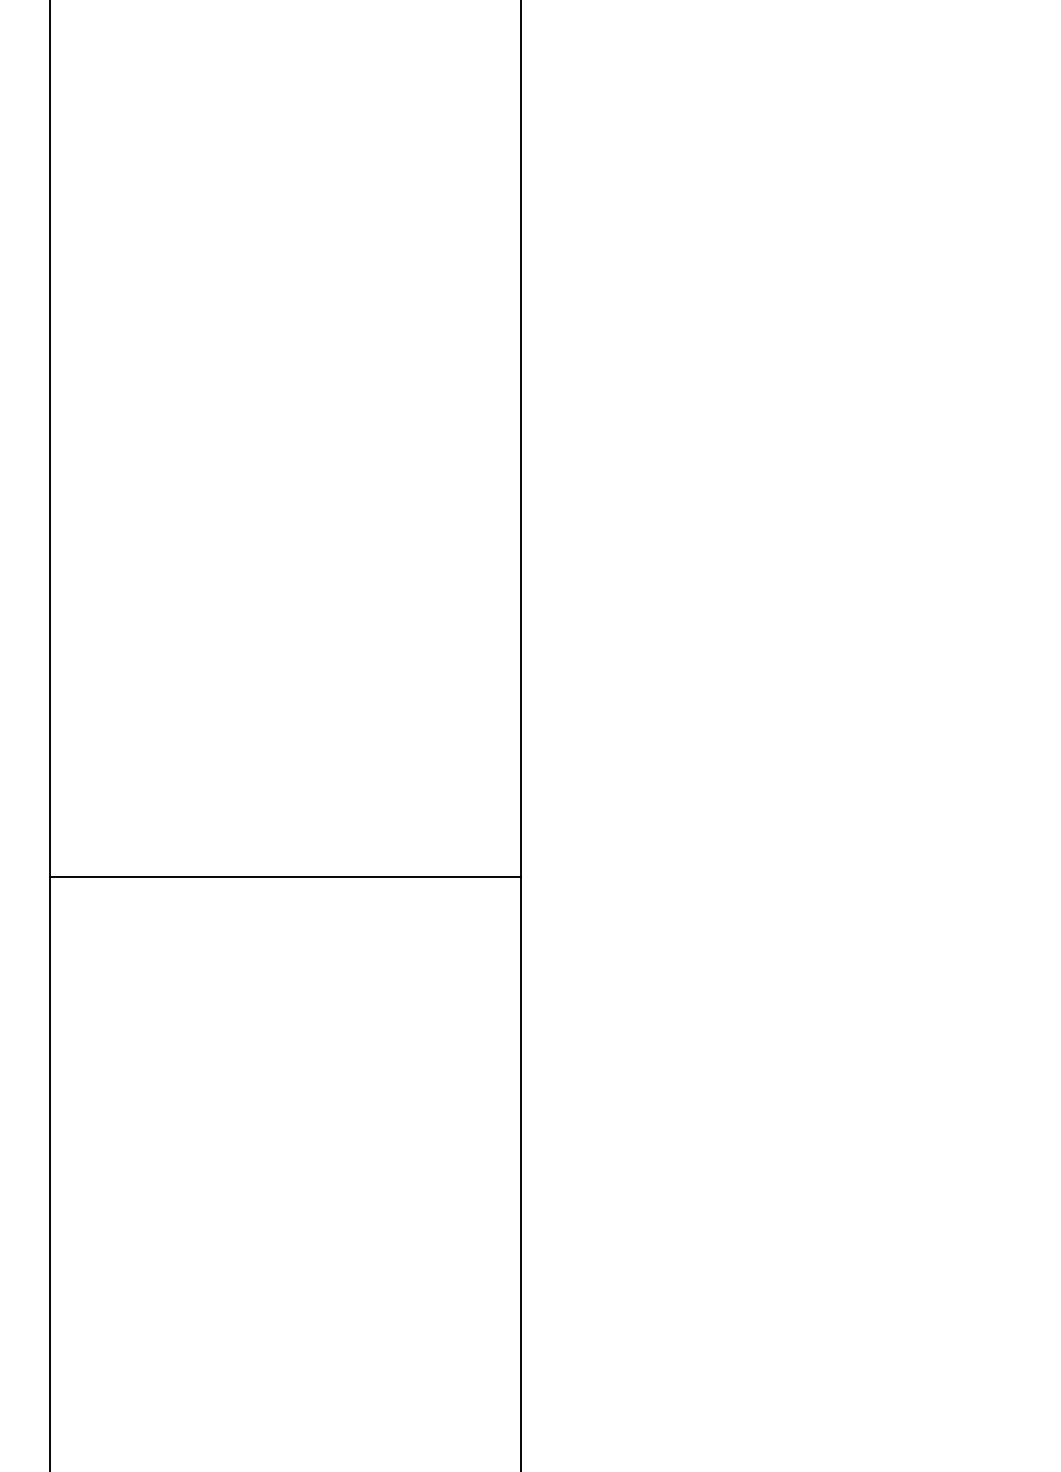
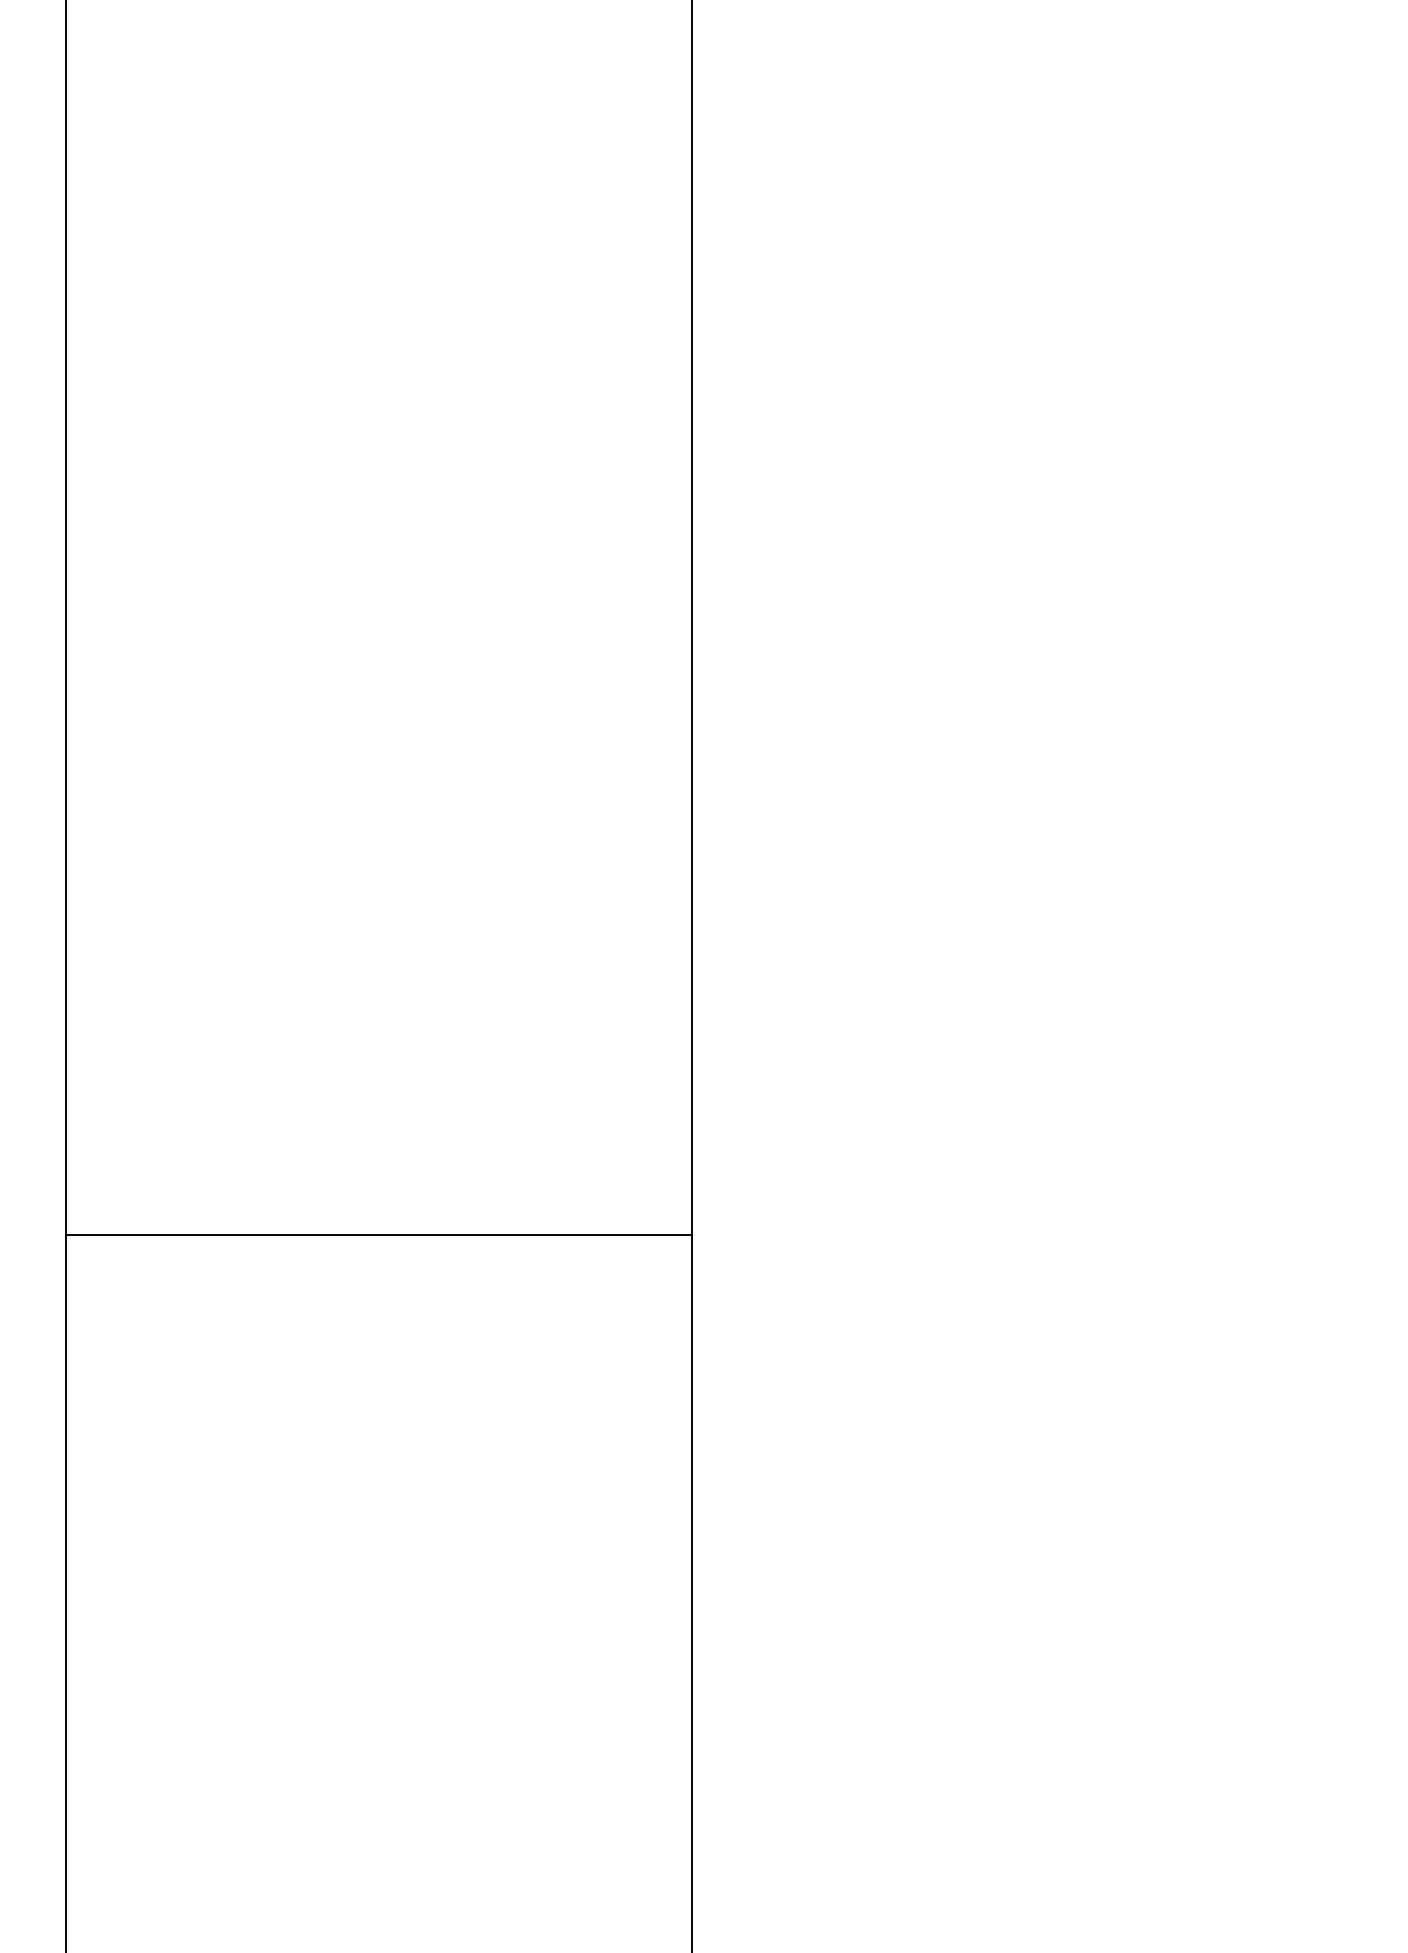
line: (285, 876) -> (378, 1234), moved

